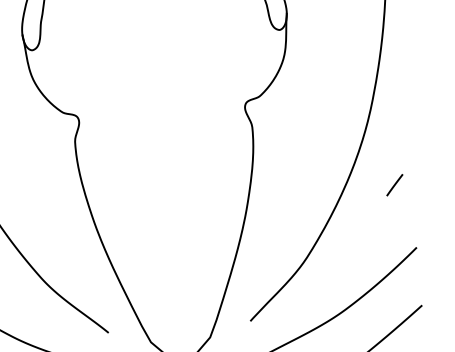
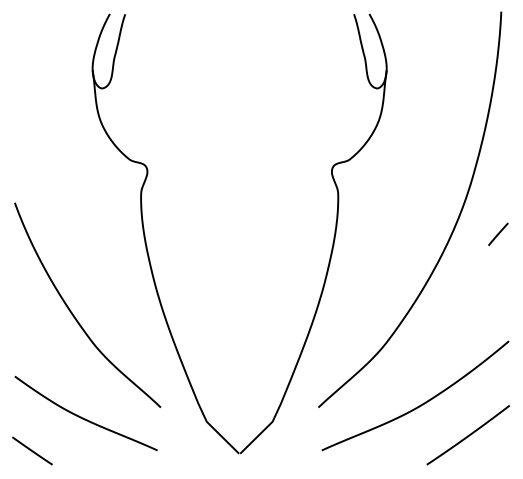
line: (394, 185) -> (498, 234), moved

